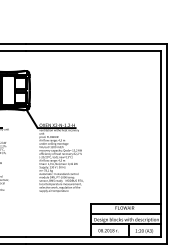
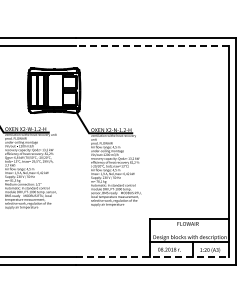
line: (92, 50) -> (151, 45), solid -> dashed
line: (125, 213) -> (188, 230), removed
line: (93, 237) -> (152, 257), solid -> dashed

